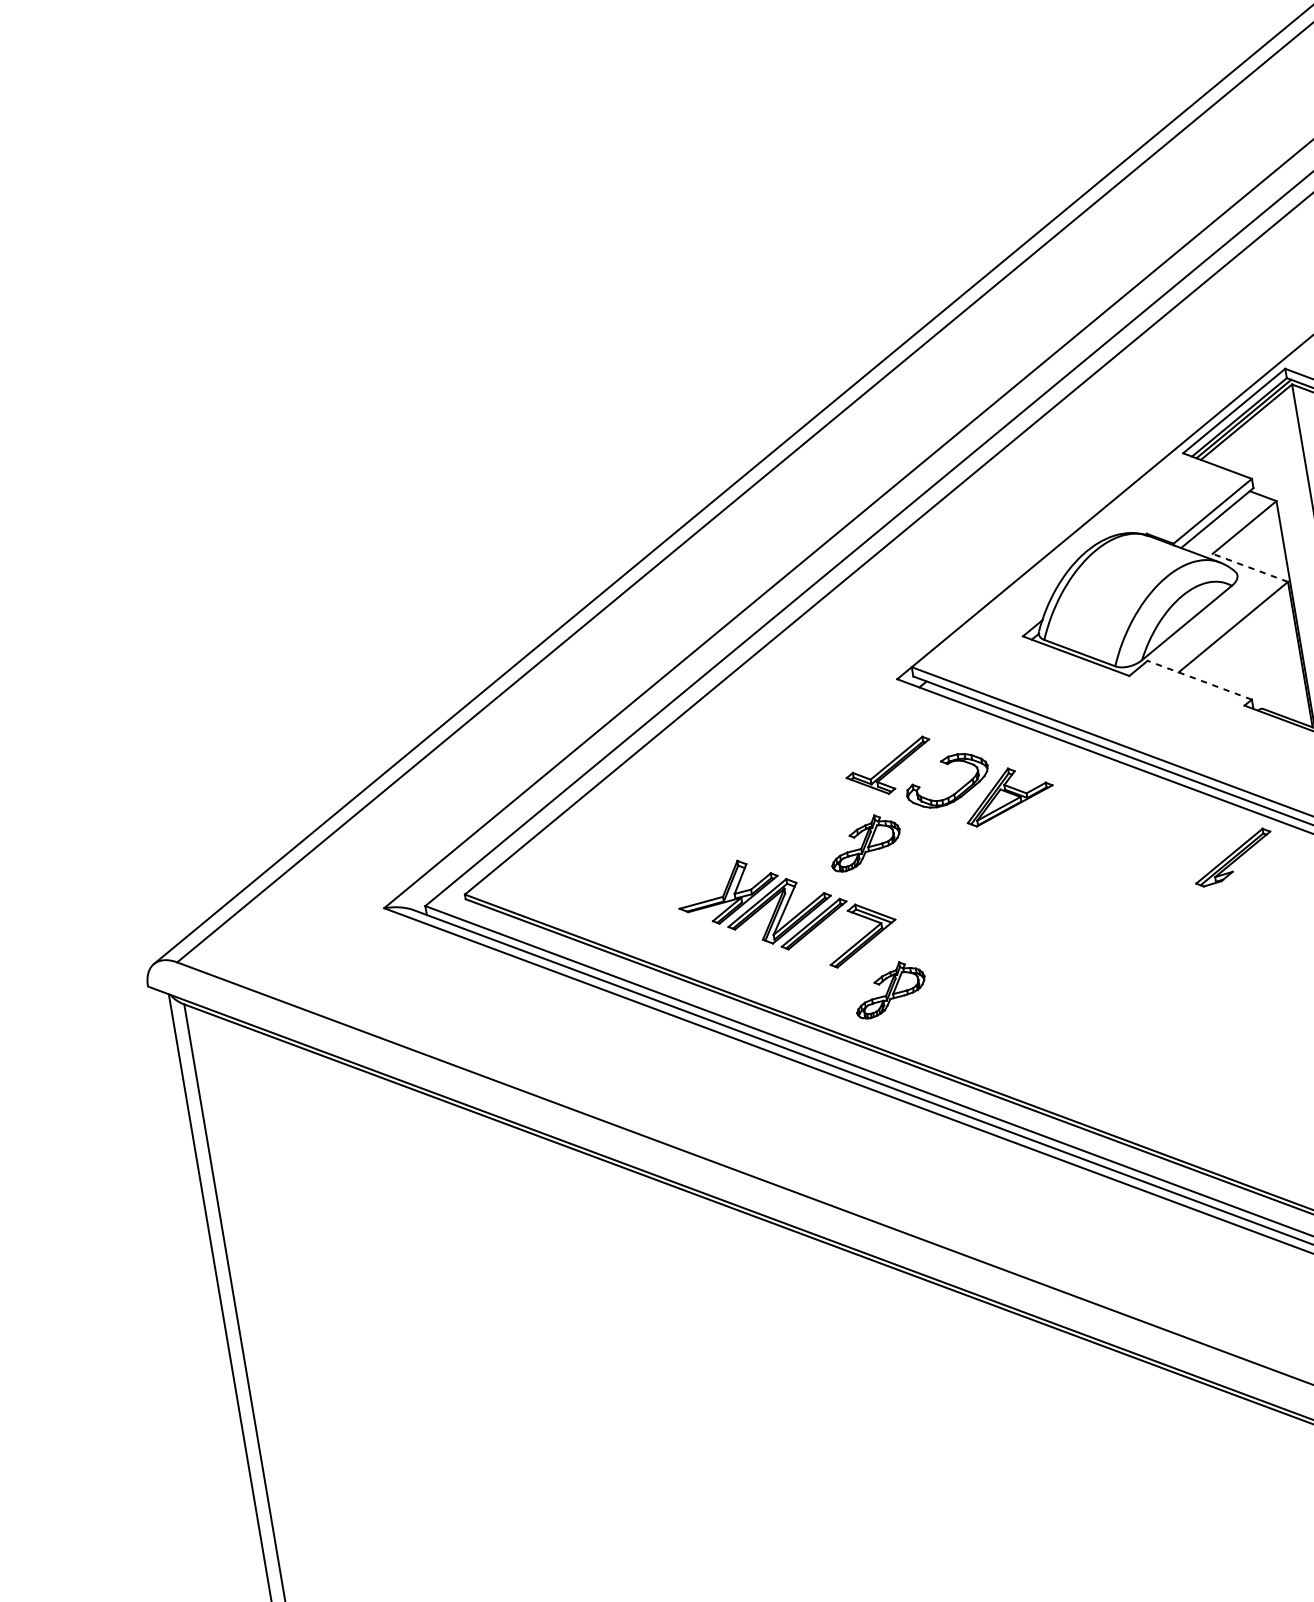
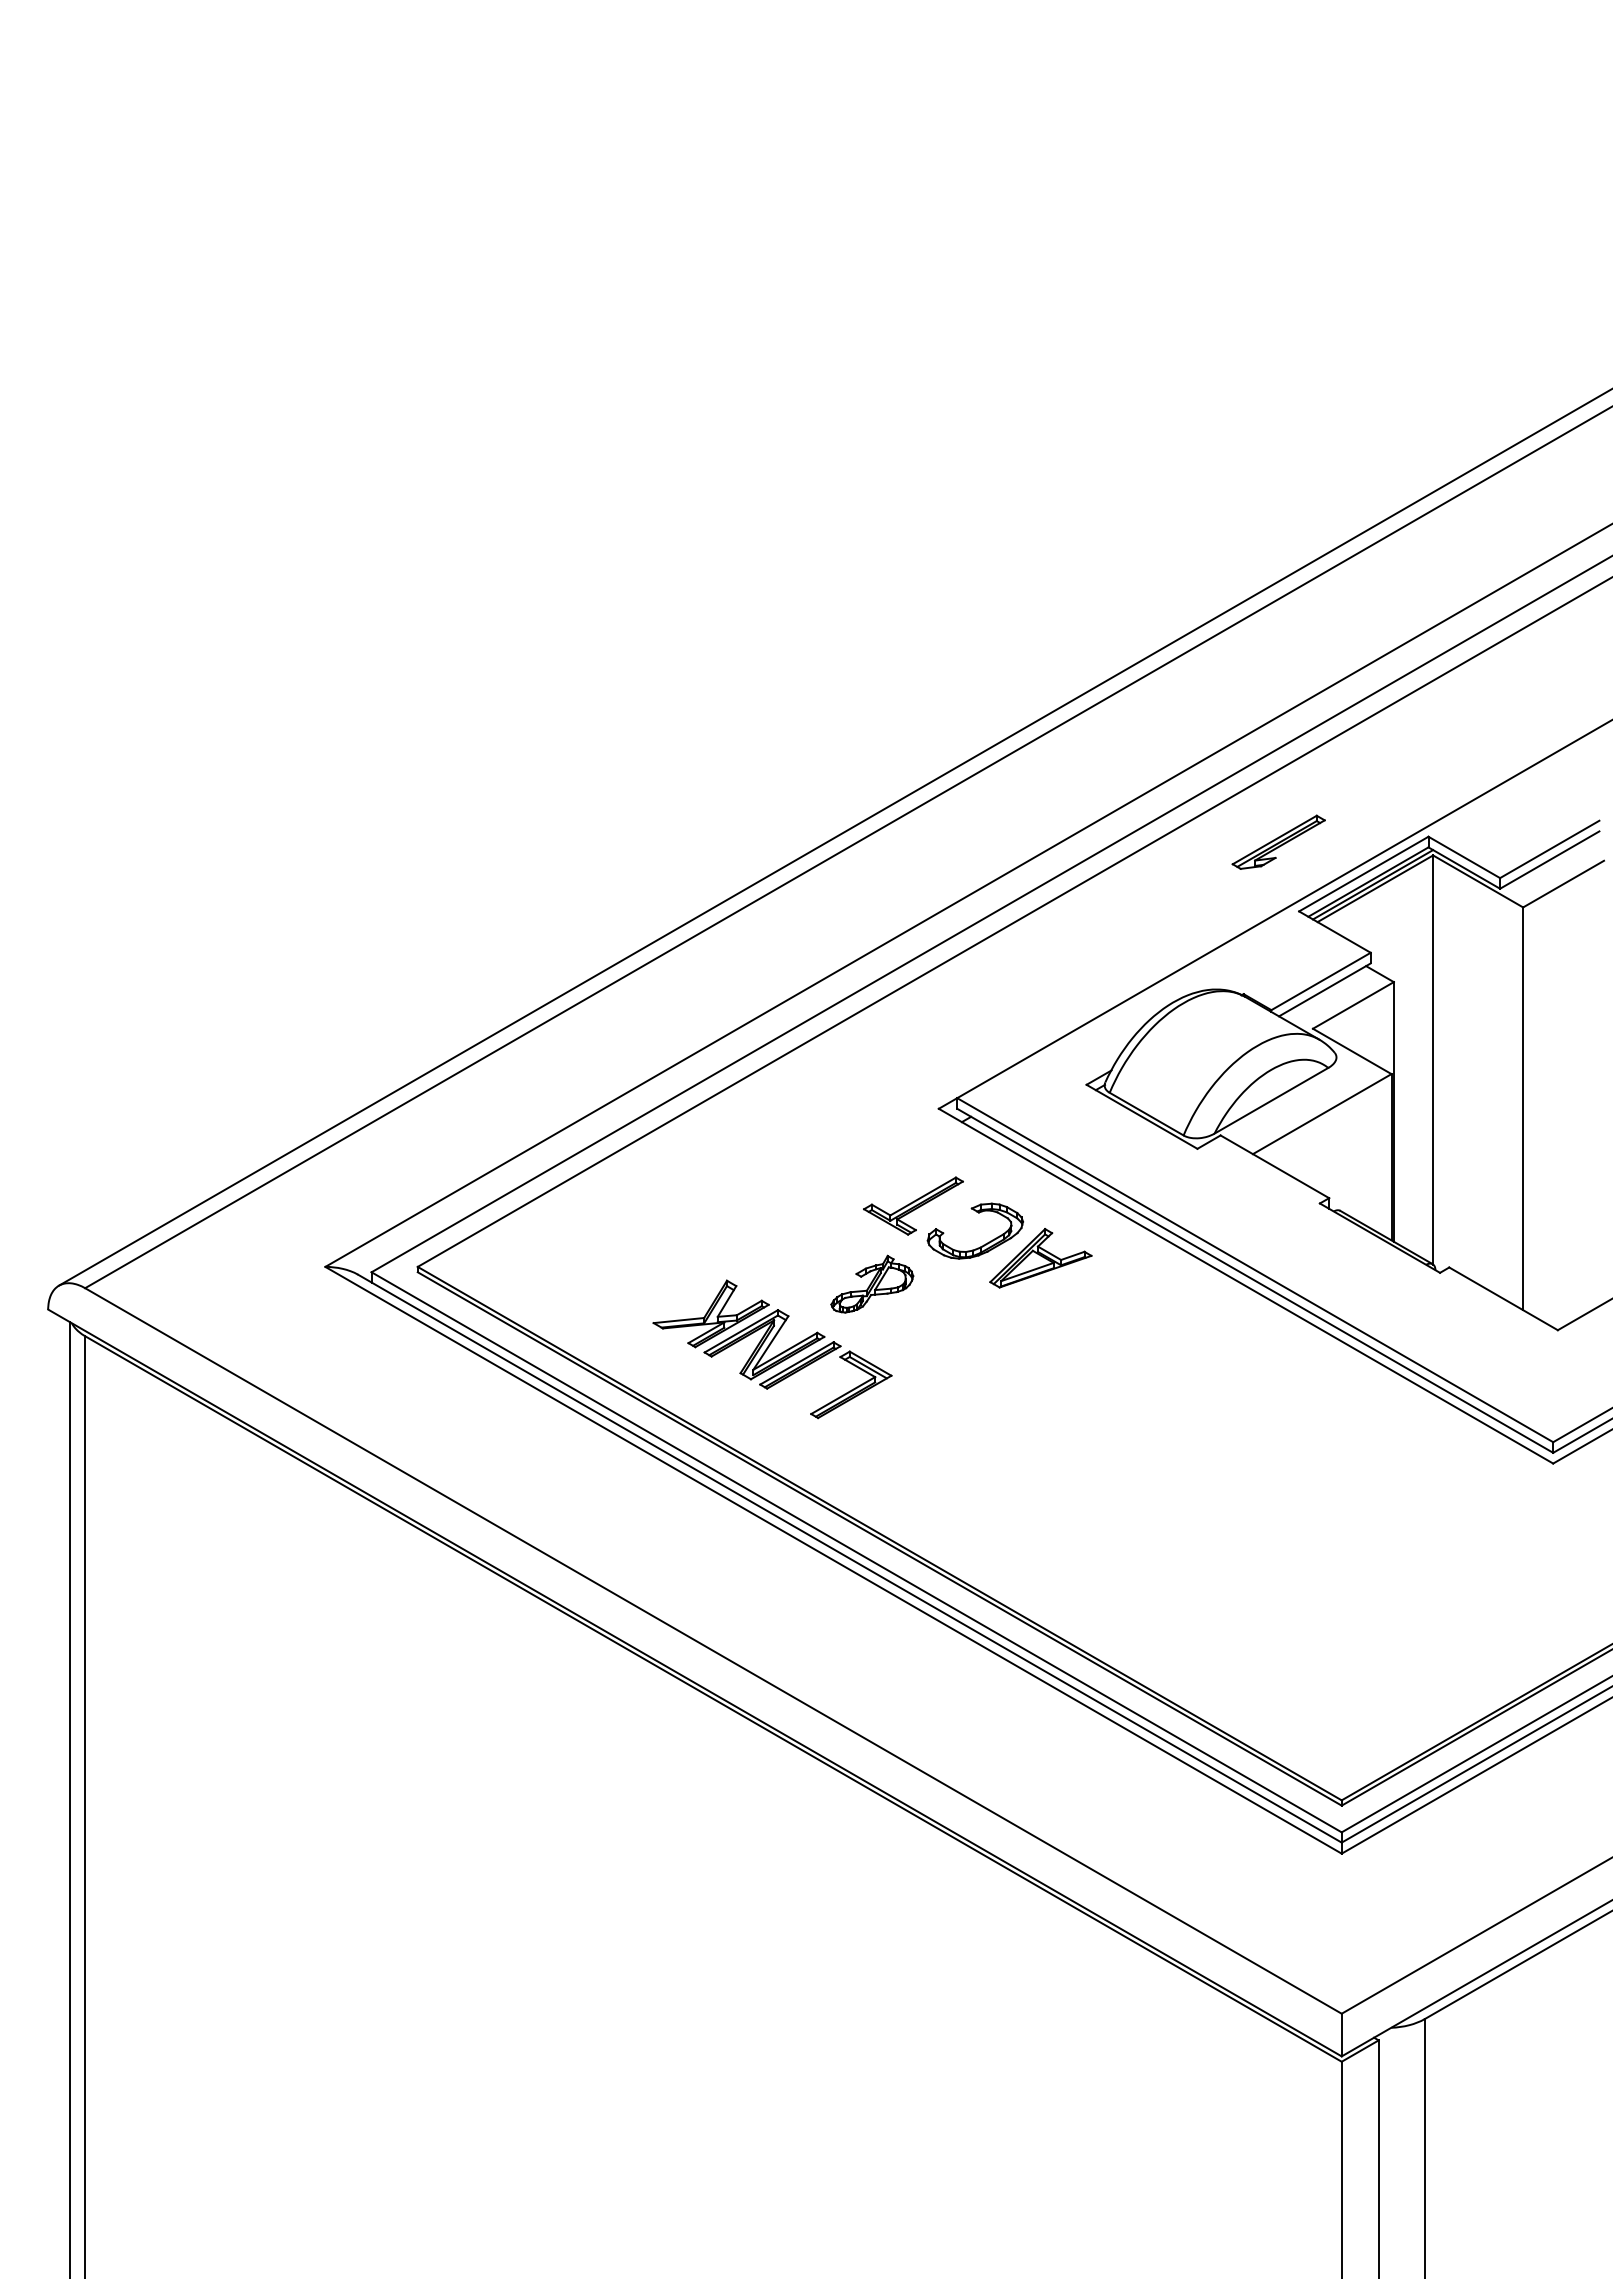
line: (1249, 568) -> (1351, 1051), dashed -> solid
line: (1199, 680) -> (1274, 1166), dashed -> solid
part: (1232, 856) -> (1278, 841), moved
part: (889, 988) -> (872, 1451), removed

